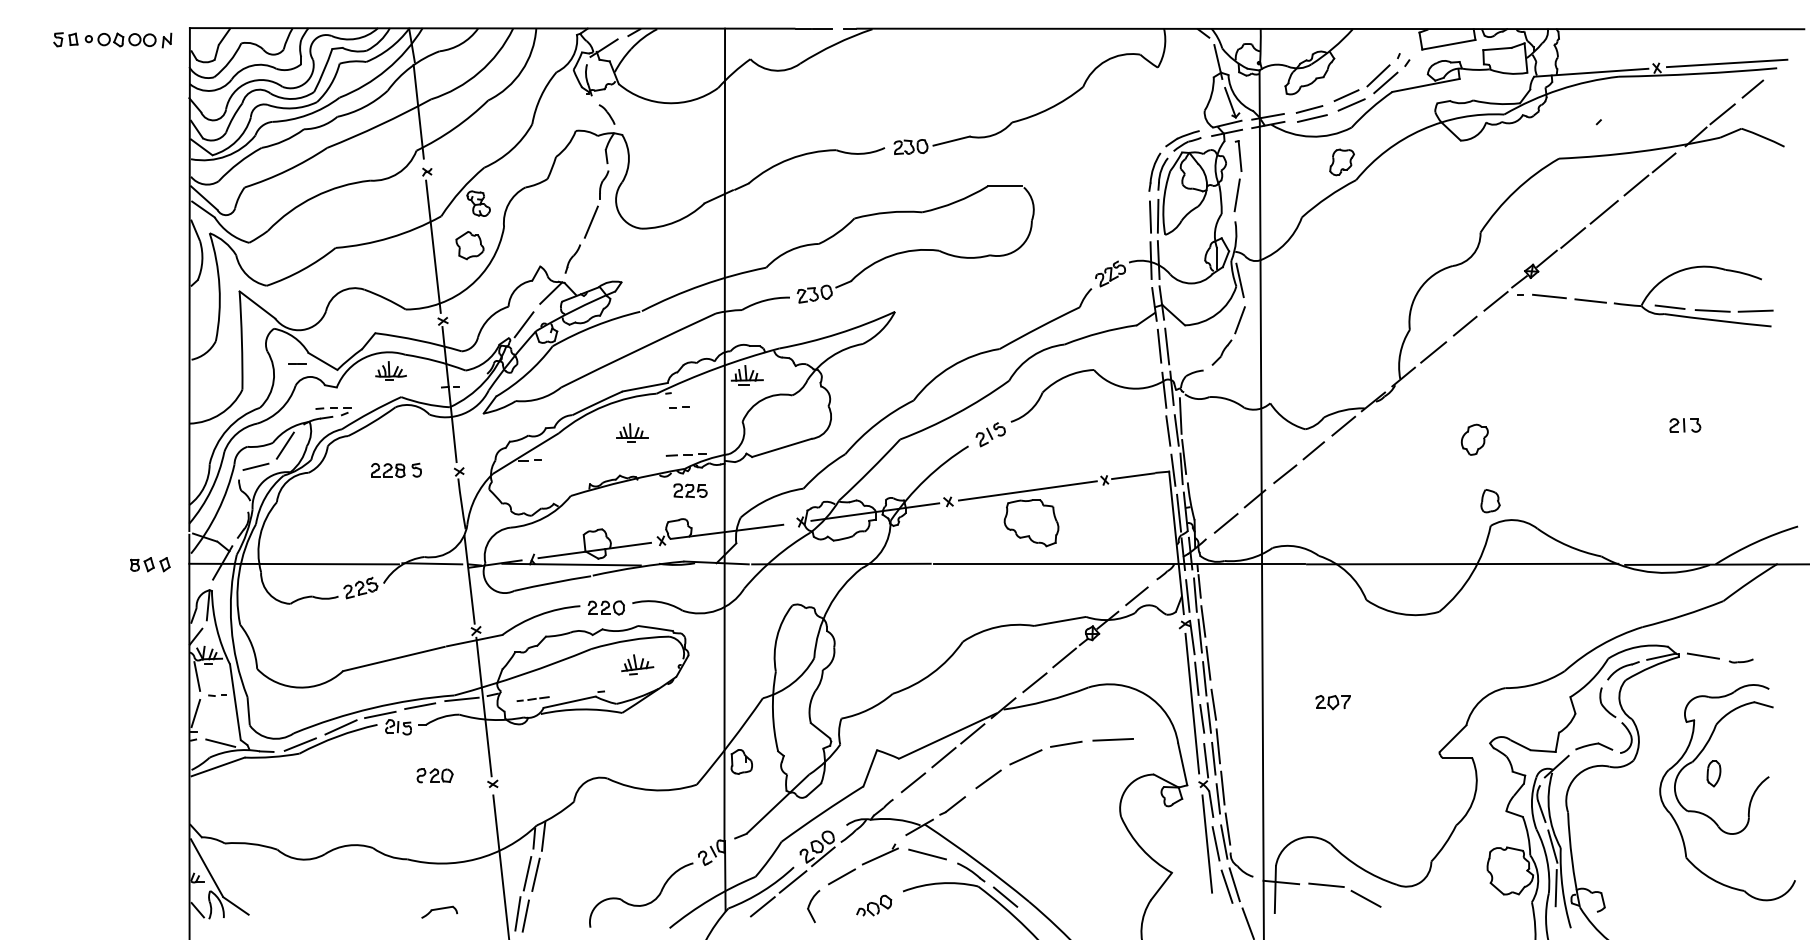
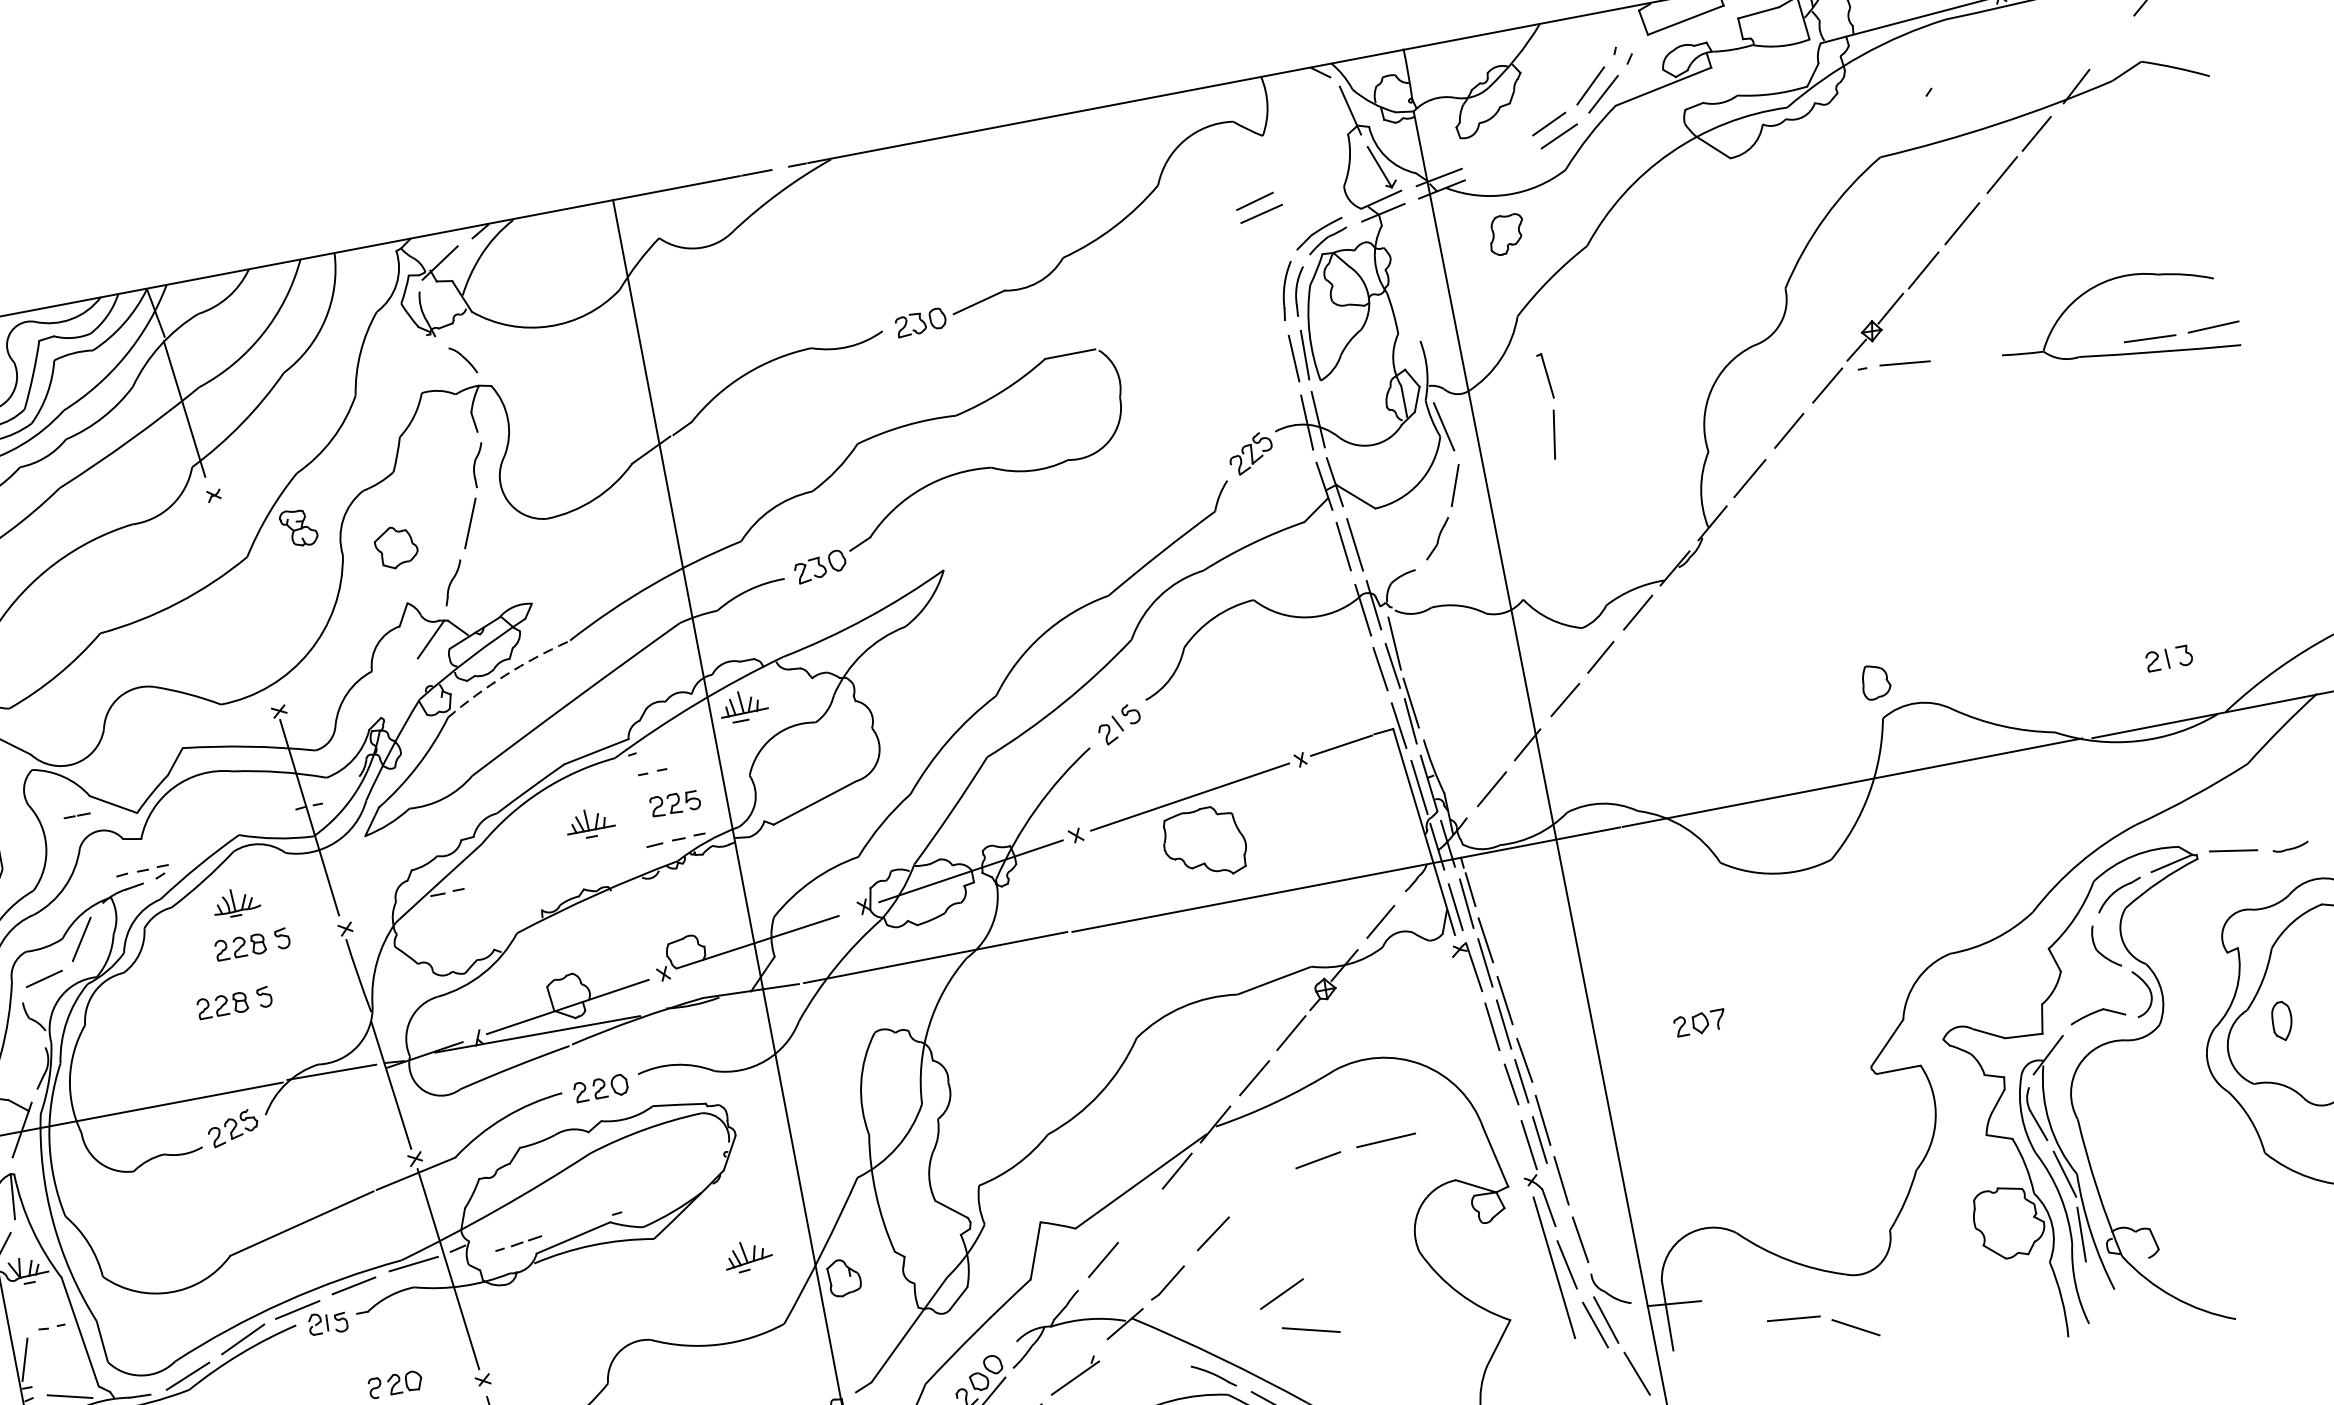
part: (1311, 113) -> (1258, 206), moved
line: (1722, 114) -> (2109, 46), removed
part: (1341, 162) -> (1505, 234), moved
part: (1237, 176) -> (1549, 406), moved
part: (469, 245) -> (395, 547), moved
line: (433, 246) -> (244, 603), removed
line: (1590, 300) -> (1966, 357), removed
line: (1669, 306) -> (2085, 344), removed
line: (523, 324) -> (399, 693), removed
arc: (595, 325) -> (505, 674), solid -> dashed
part: (390, 370) -> (235, 902), moved
part: (1685, 425) -> (2169, 658), moved
part: (1474, 439) -> (1834, 595), removed
part: (690, 490) -> (675, 802), moved
part: (377, 505) -> (234, 1001), added
part: (637, 664) -> (747, 1255), moved
line: (197, 676) -> (17, 1304), removed
line: (1192, 703) -> (1492, 1064), removed
line: (943, 757) -> (1140, 1214), removed
line: (1025, 757) -> (1281, 1294), moved
line: (1218, 798) -> (1558, 1197), removed
line: (1224, 841) -> (1578, 1259), removed
line: (927, 854) -> (1311, 1330), moved
part: (1350, 891) -> (1830, 1321), moved

